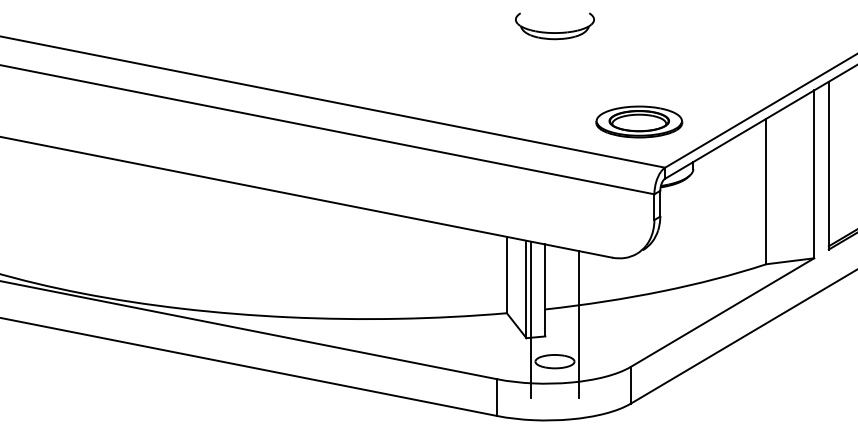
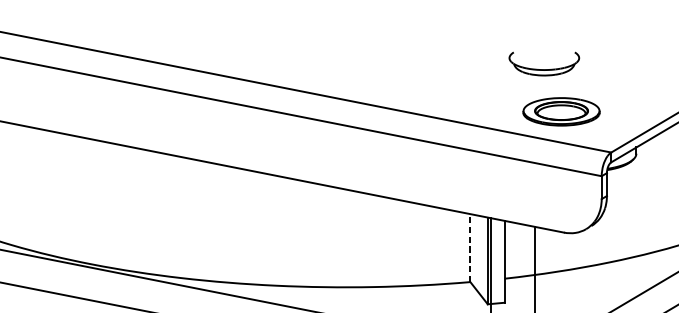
part: (554, 26) -> (543, 64), moved
part: (639, 121) -> (561, 111), moved
line: (506, 274) -> (470, 247), solid -> dashed

